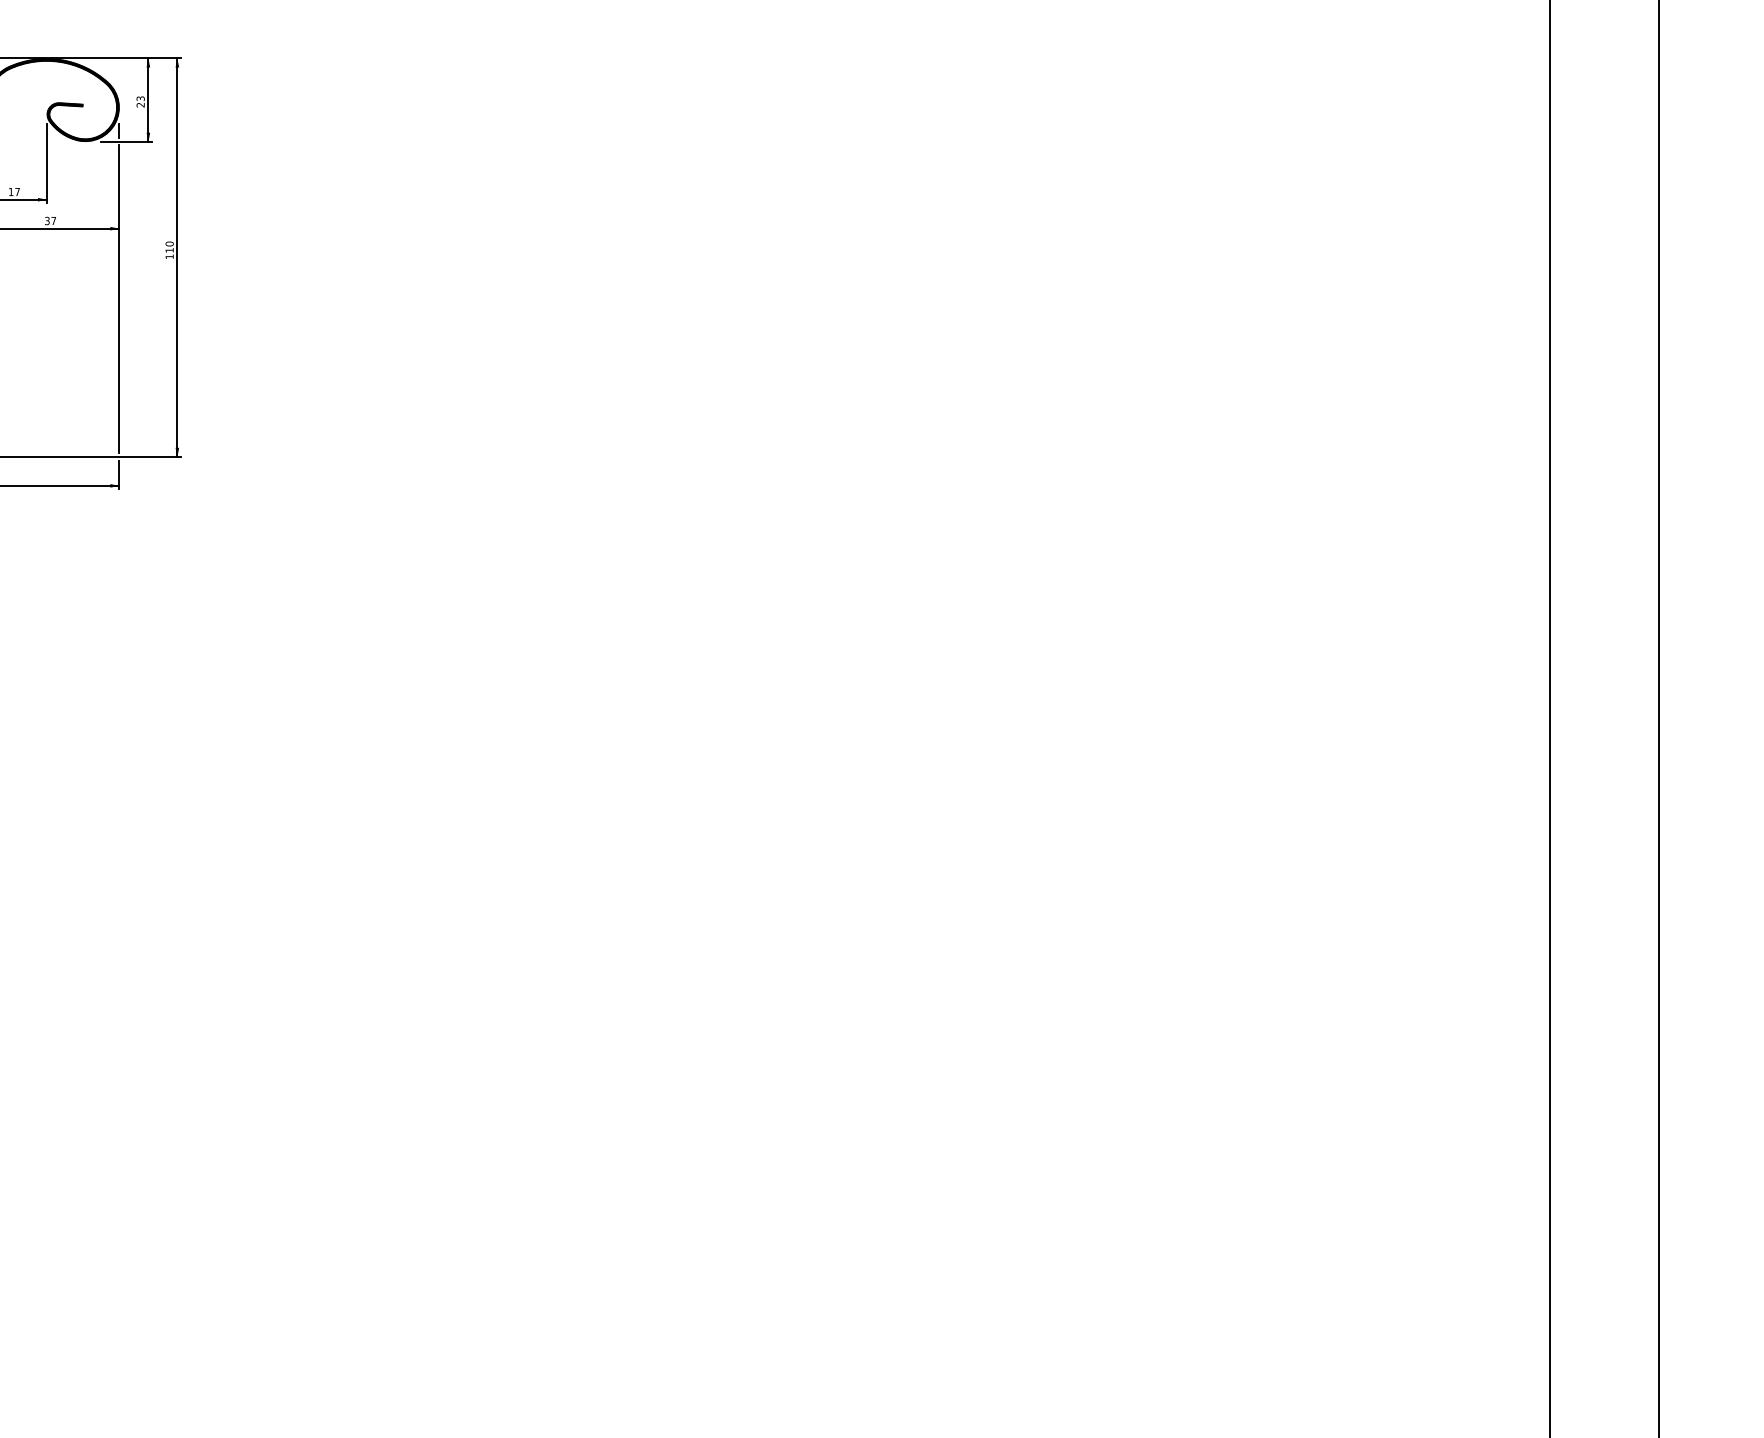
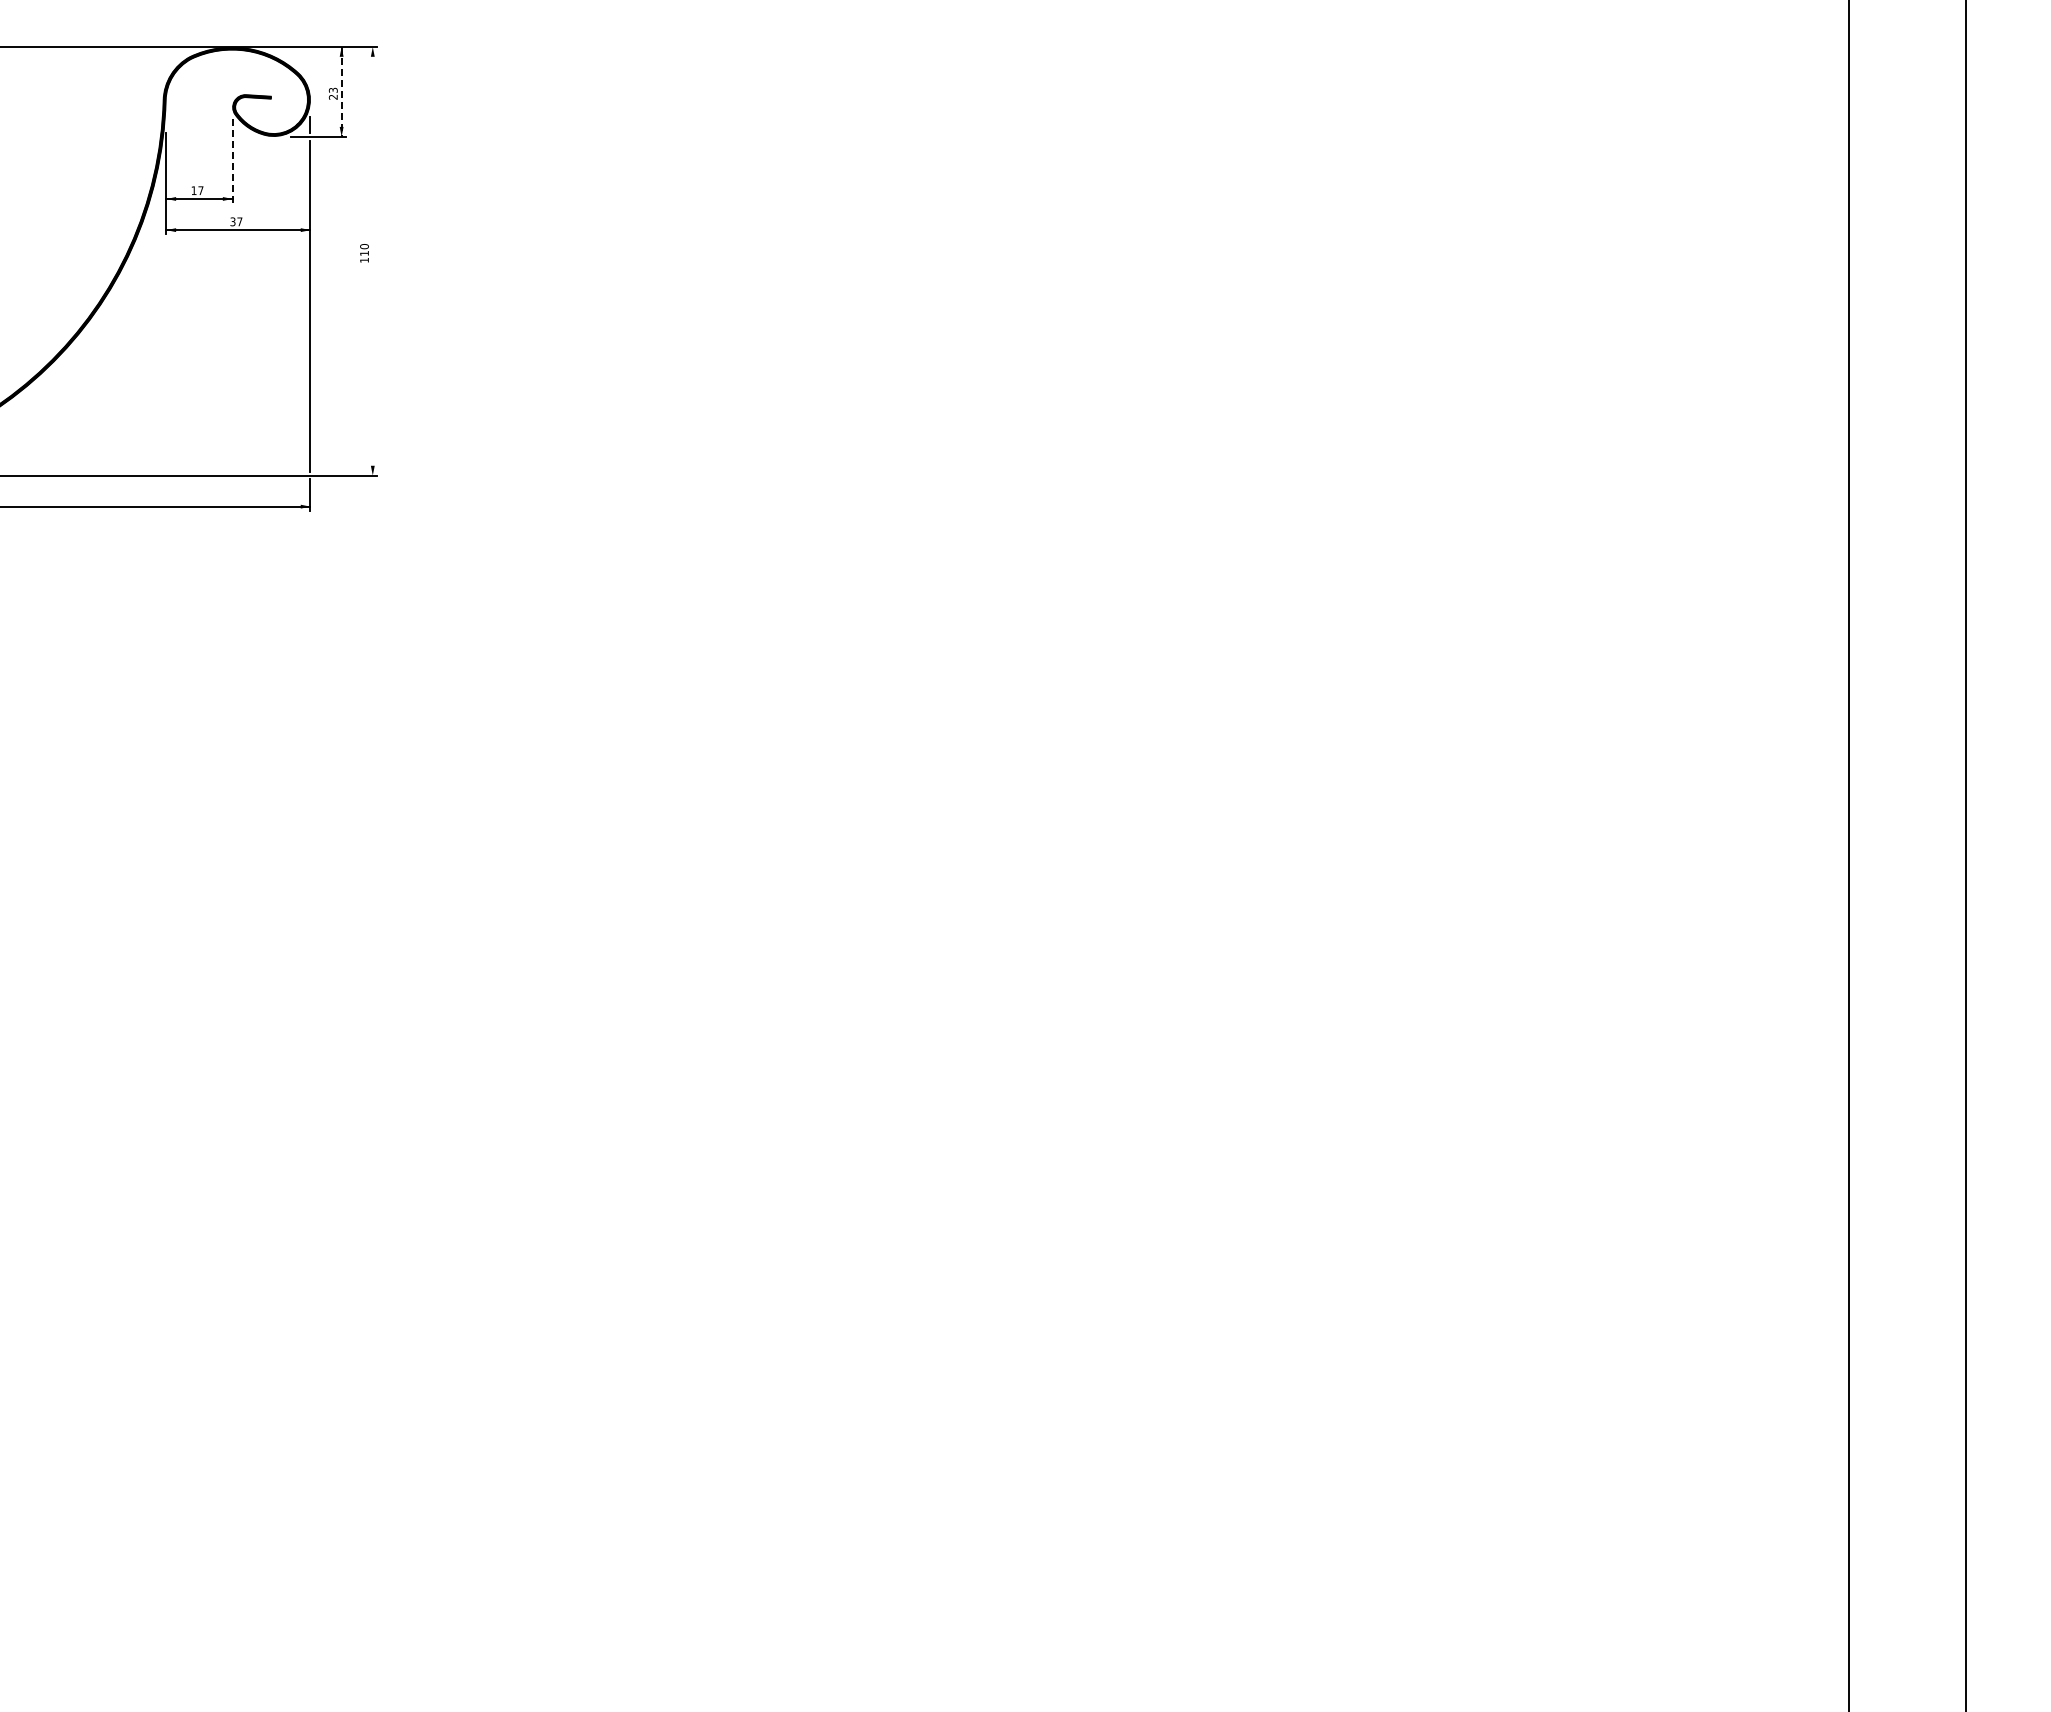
line: (148, 99) -> (341, 91), solid -> dashed
line: (46, 163) -> (232, 160), solid -> dashed
line: (177, 257) -> (372, 261), removed

